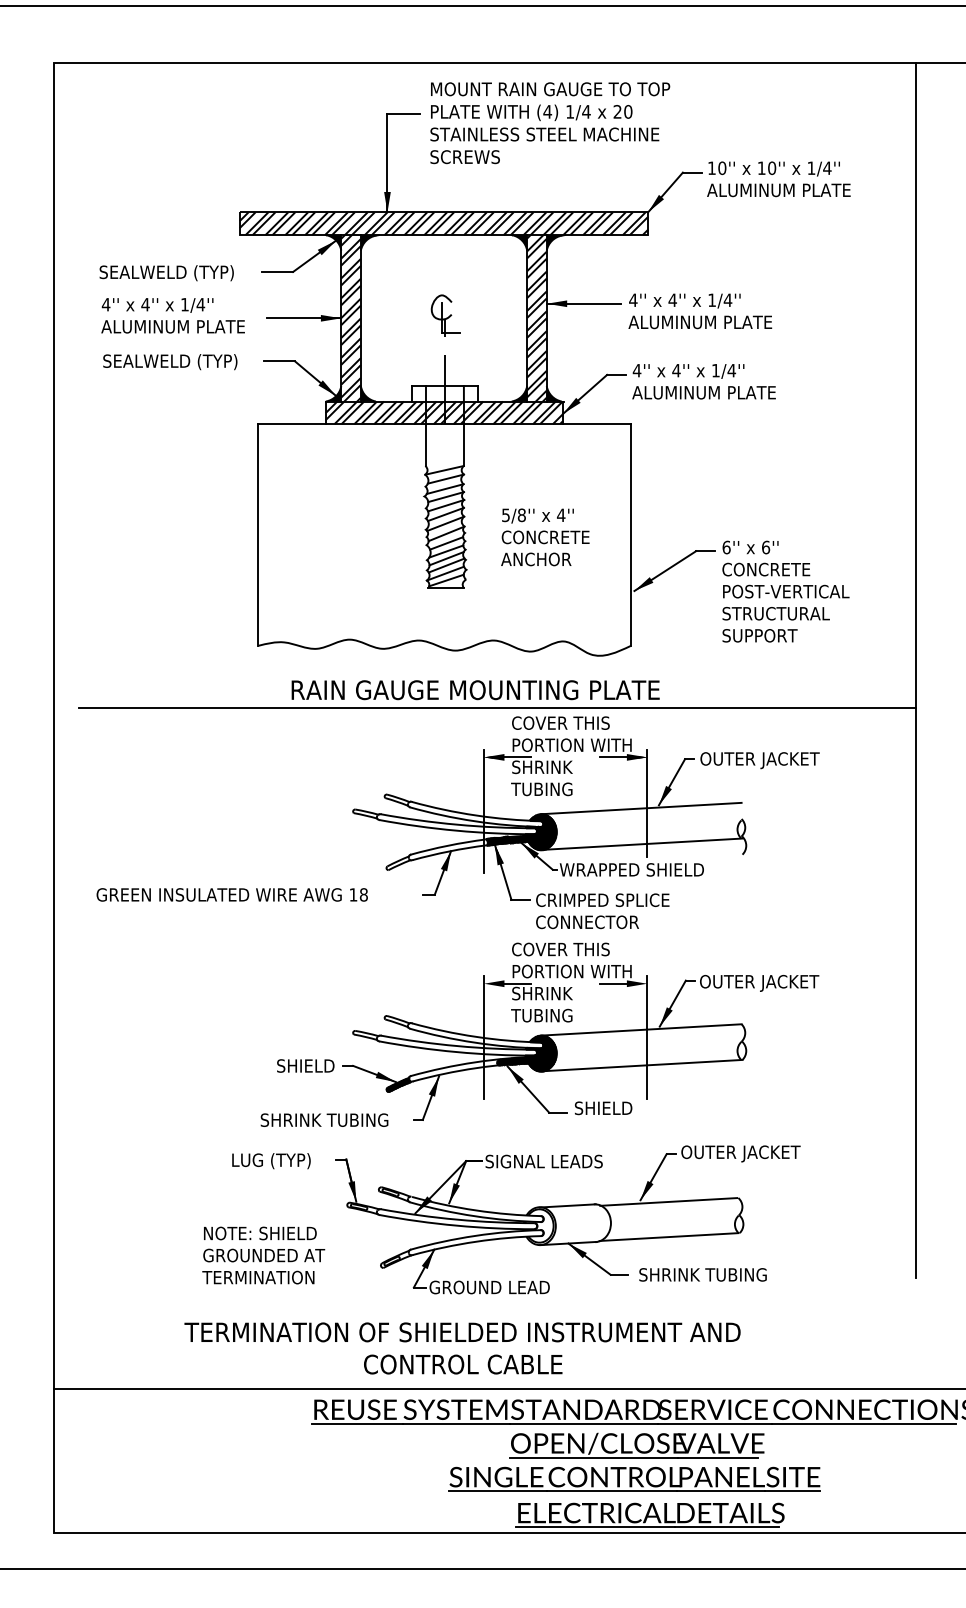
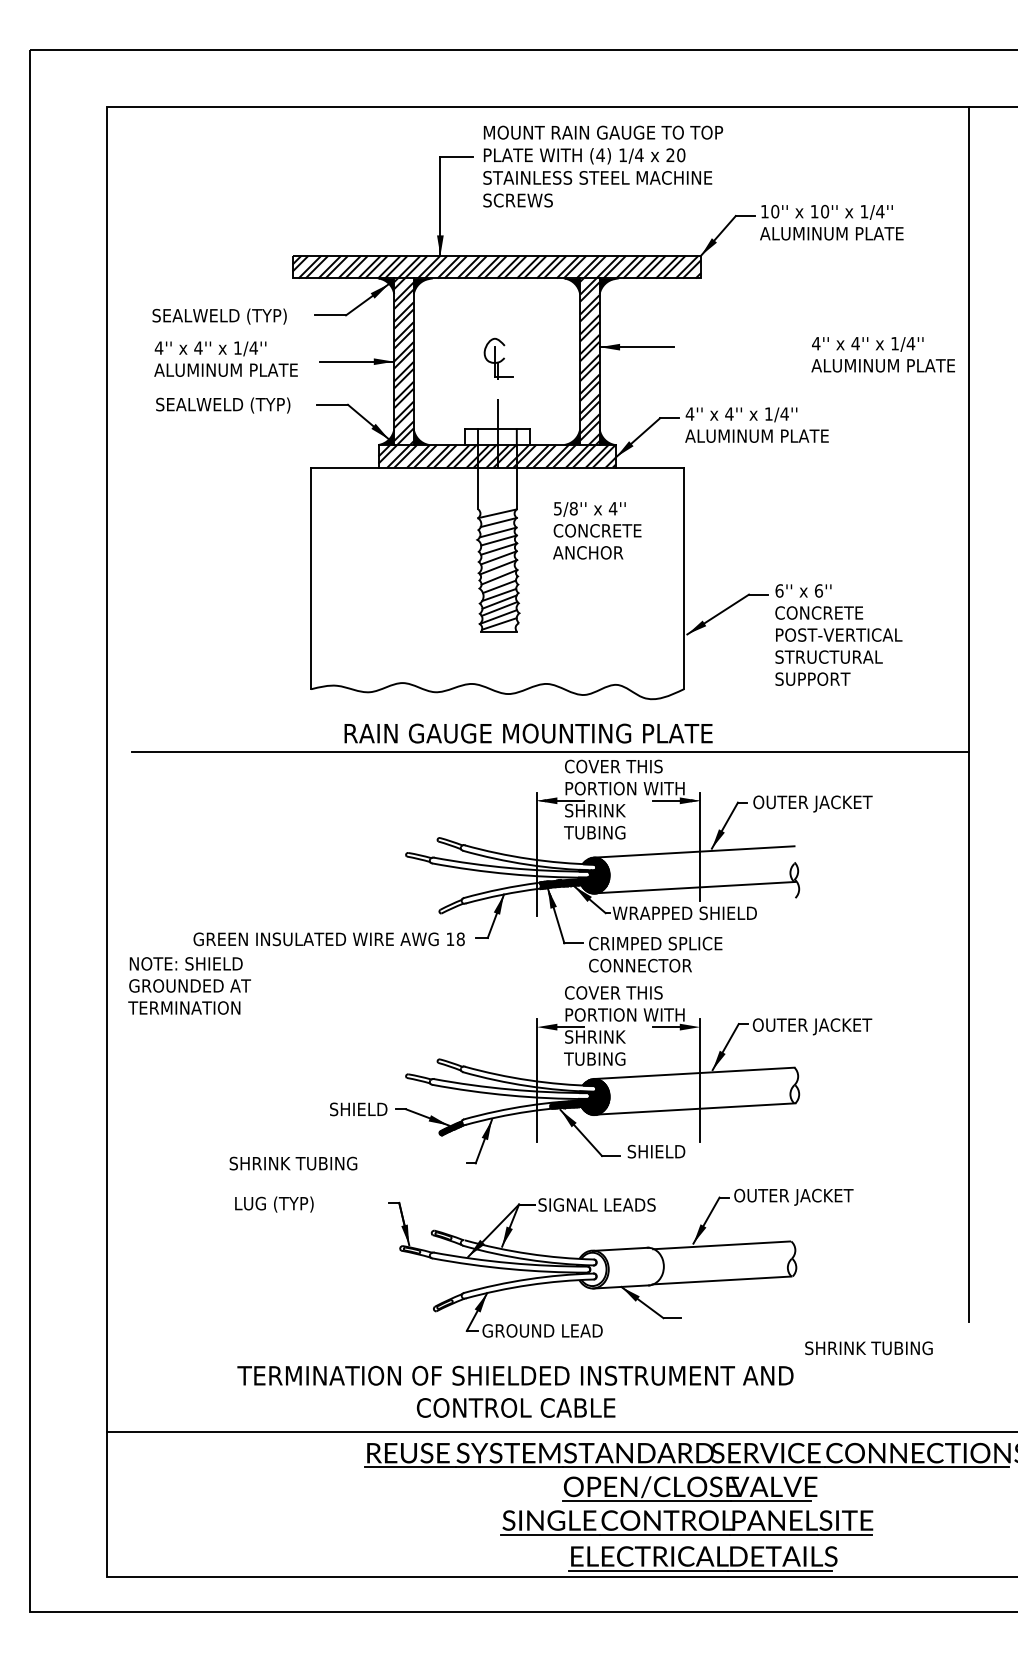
text: (699, 311) -> (882, 354), moved
text: (545, 537) -> (597, 530), moved
text: (231, 895) -> (328, 939), moved
text: (324, 1120) -> (293, 1163), moved
text: (271, 1161) -> (274, 1204), moved
text: (263, 1255) -> (189, 985), moved
text: (702, 1275) -> (868, 1348), moved

